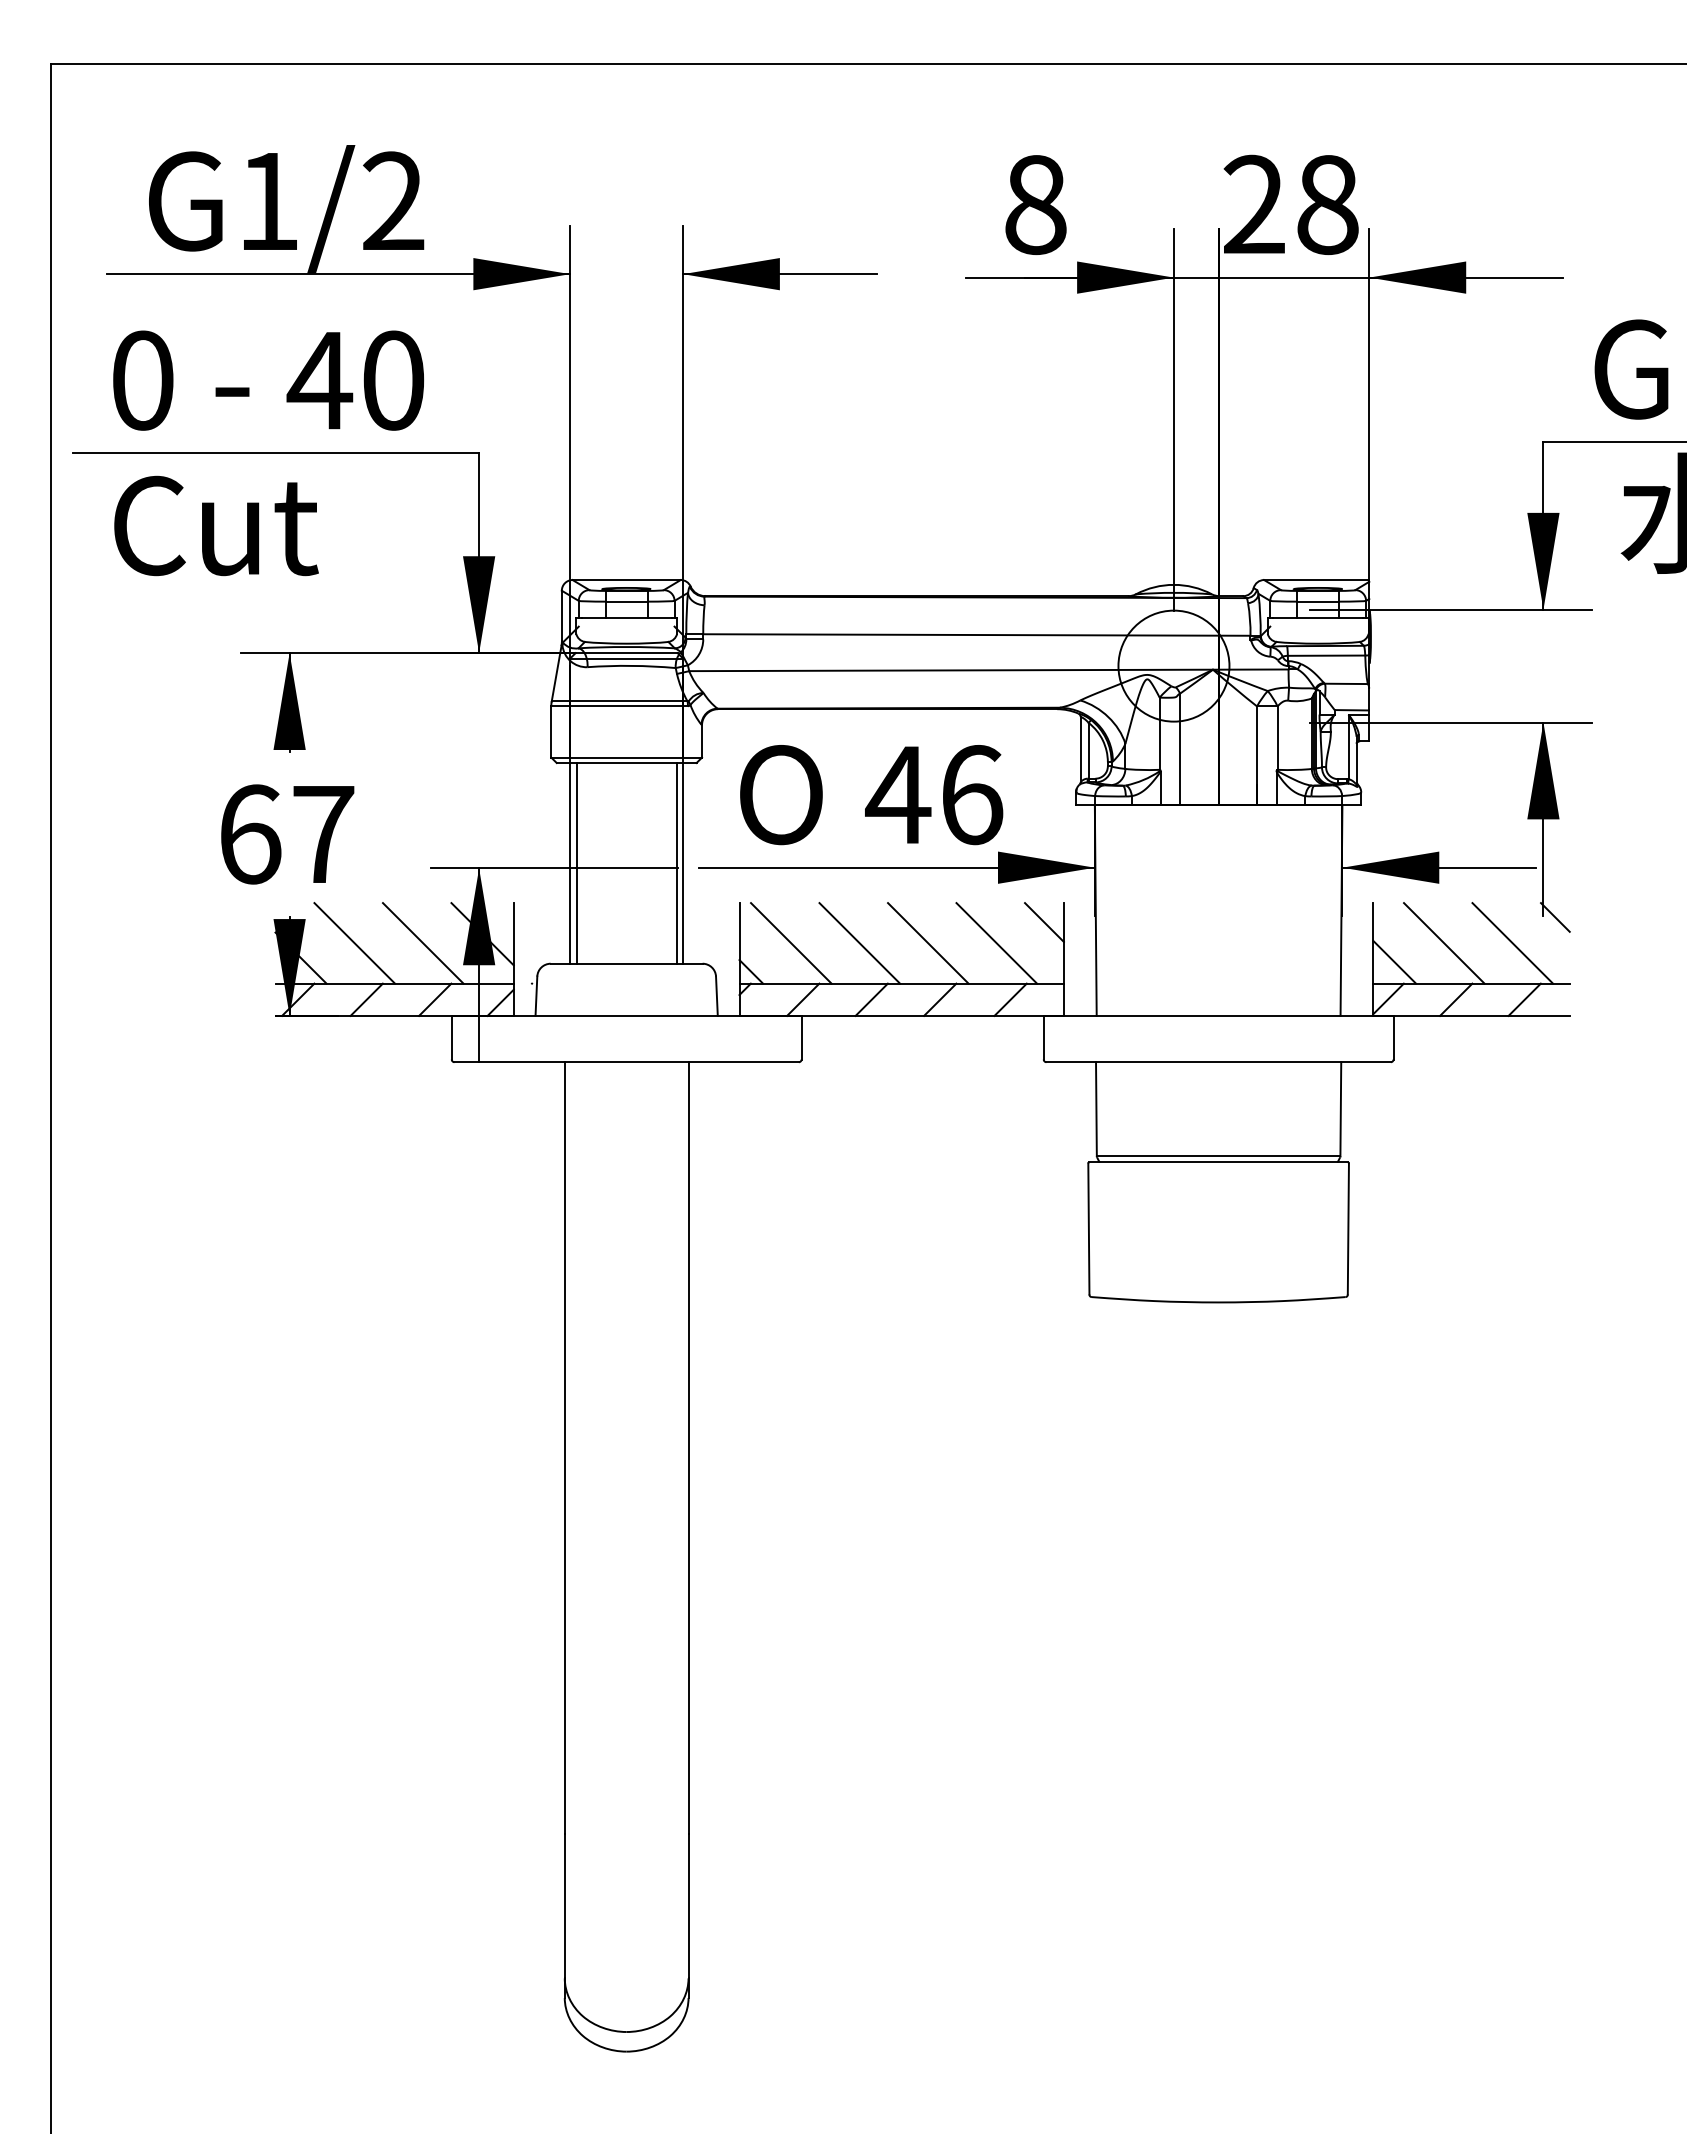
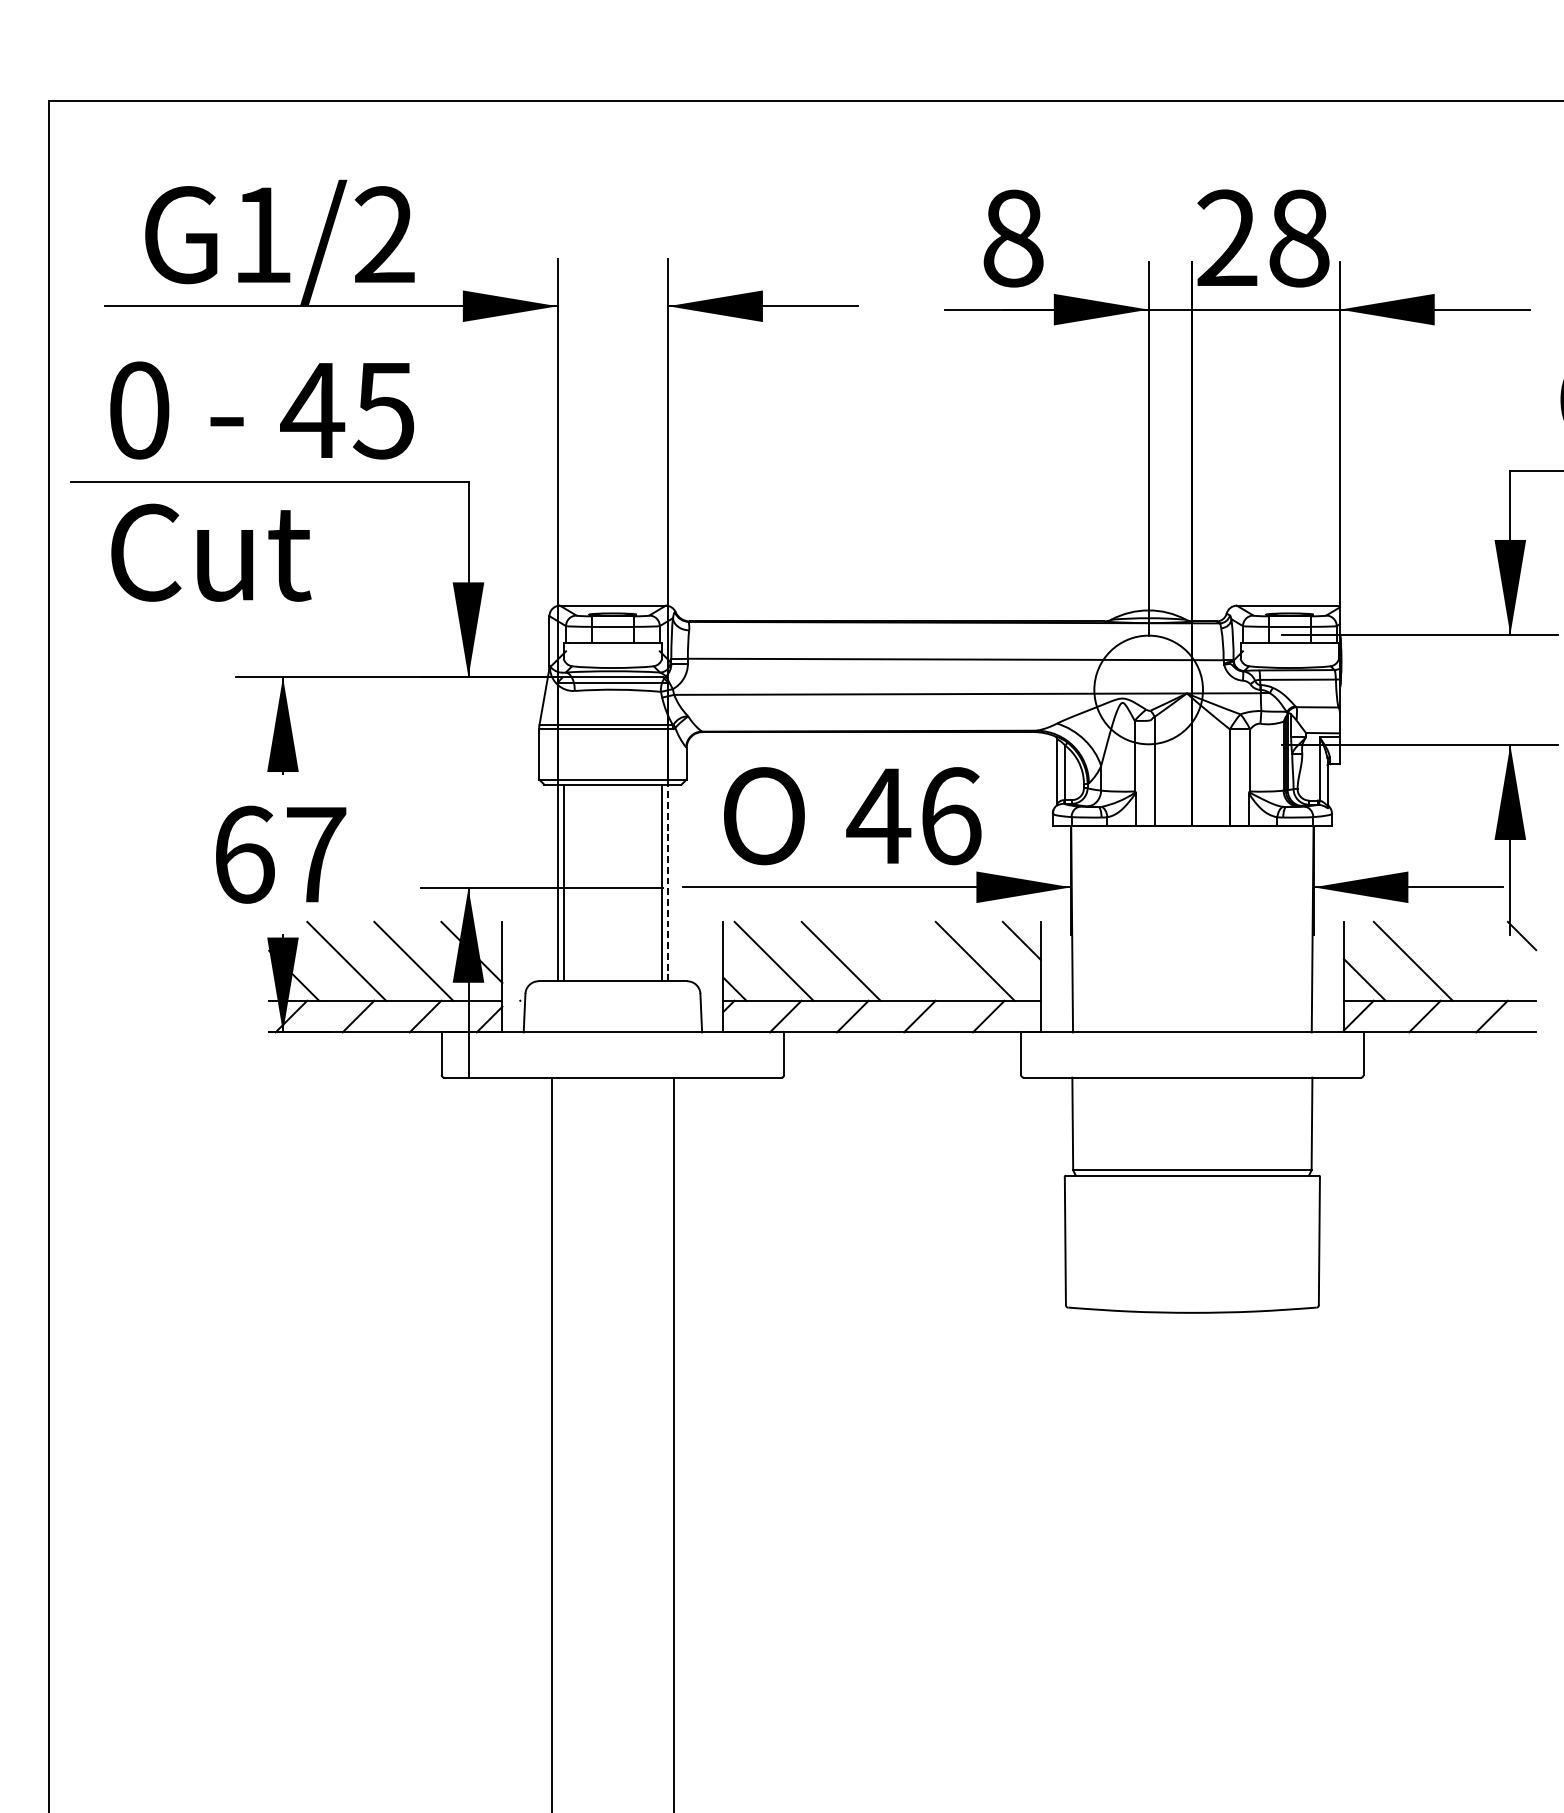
text: (392, 380) -> (383, 410), 40 -> 45
line: (683, 862) -> (668, 882), solid -> dashed
line: (928, 943) -> (908, 961), removed
line: (1512, 943) -> (1480, 961), removed

